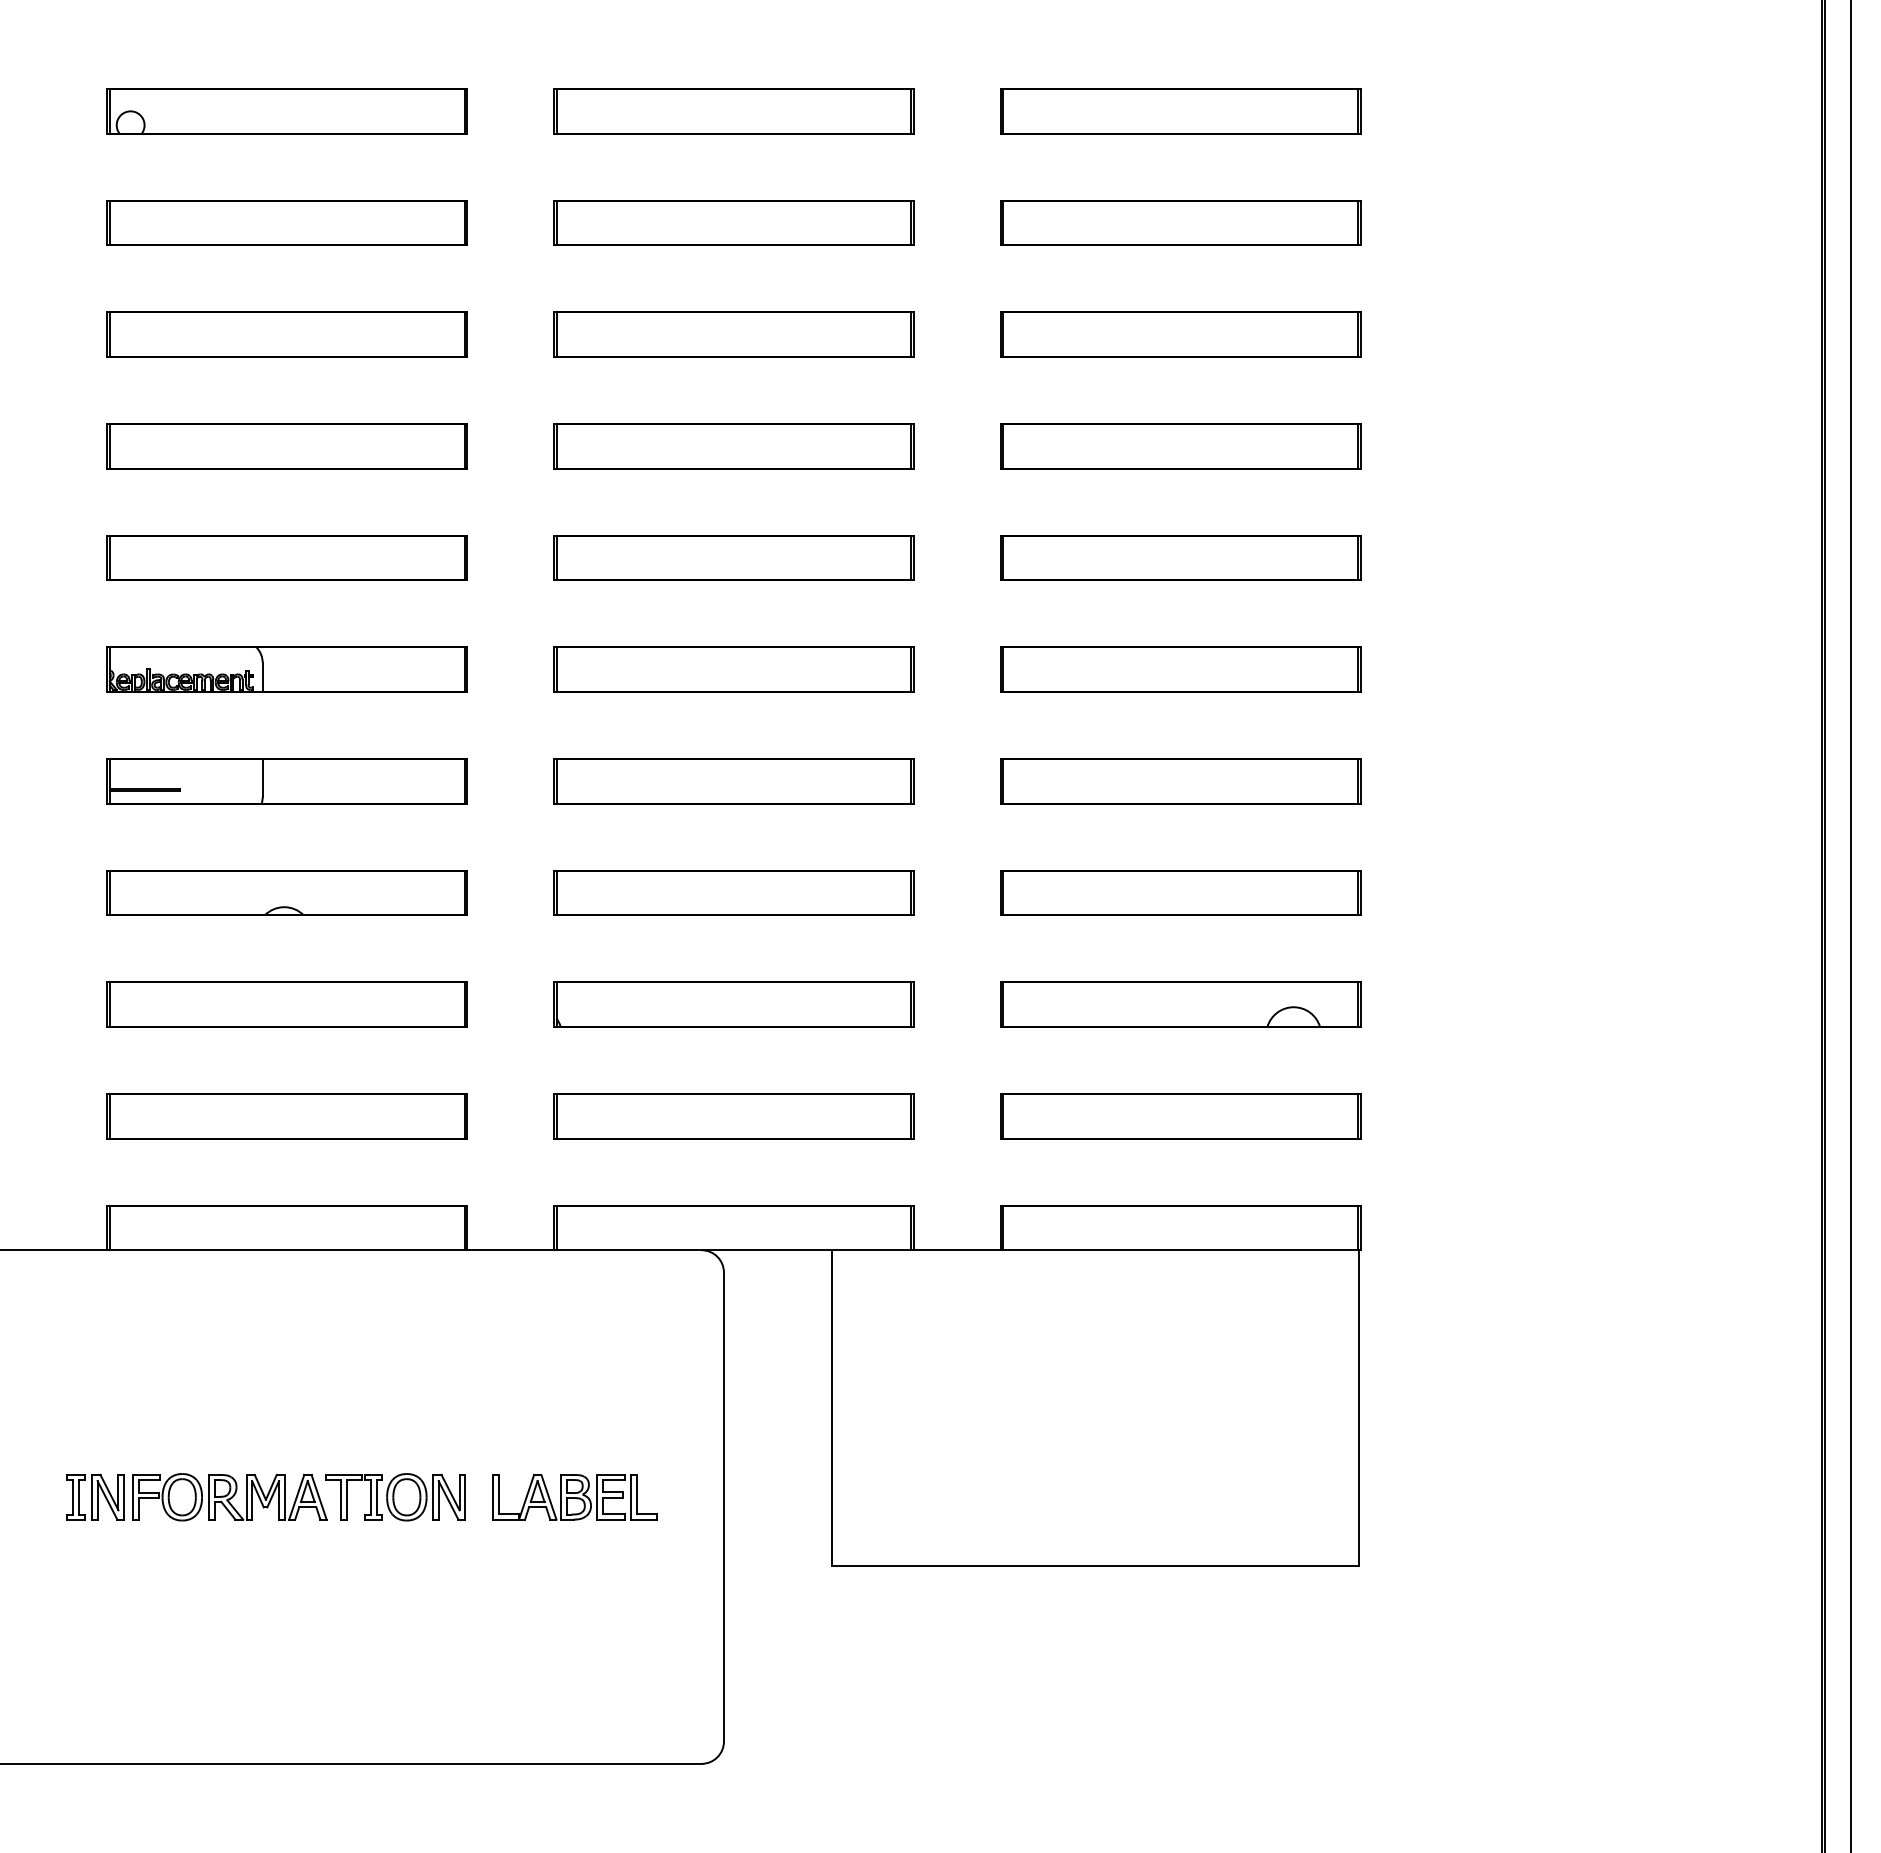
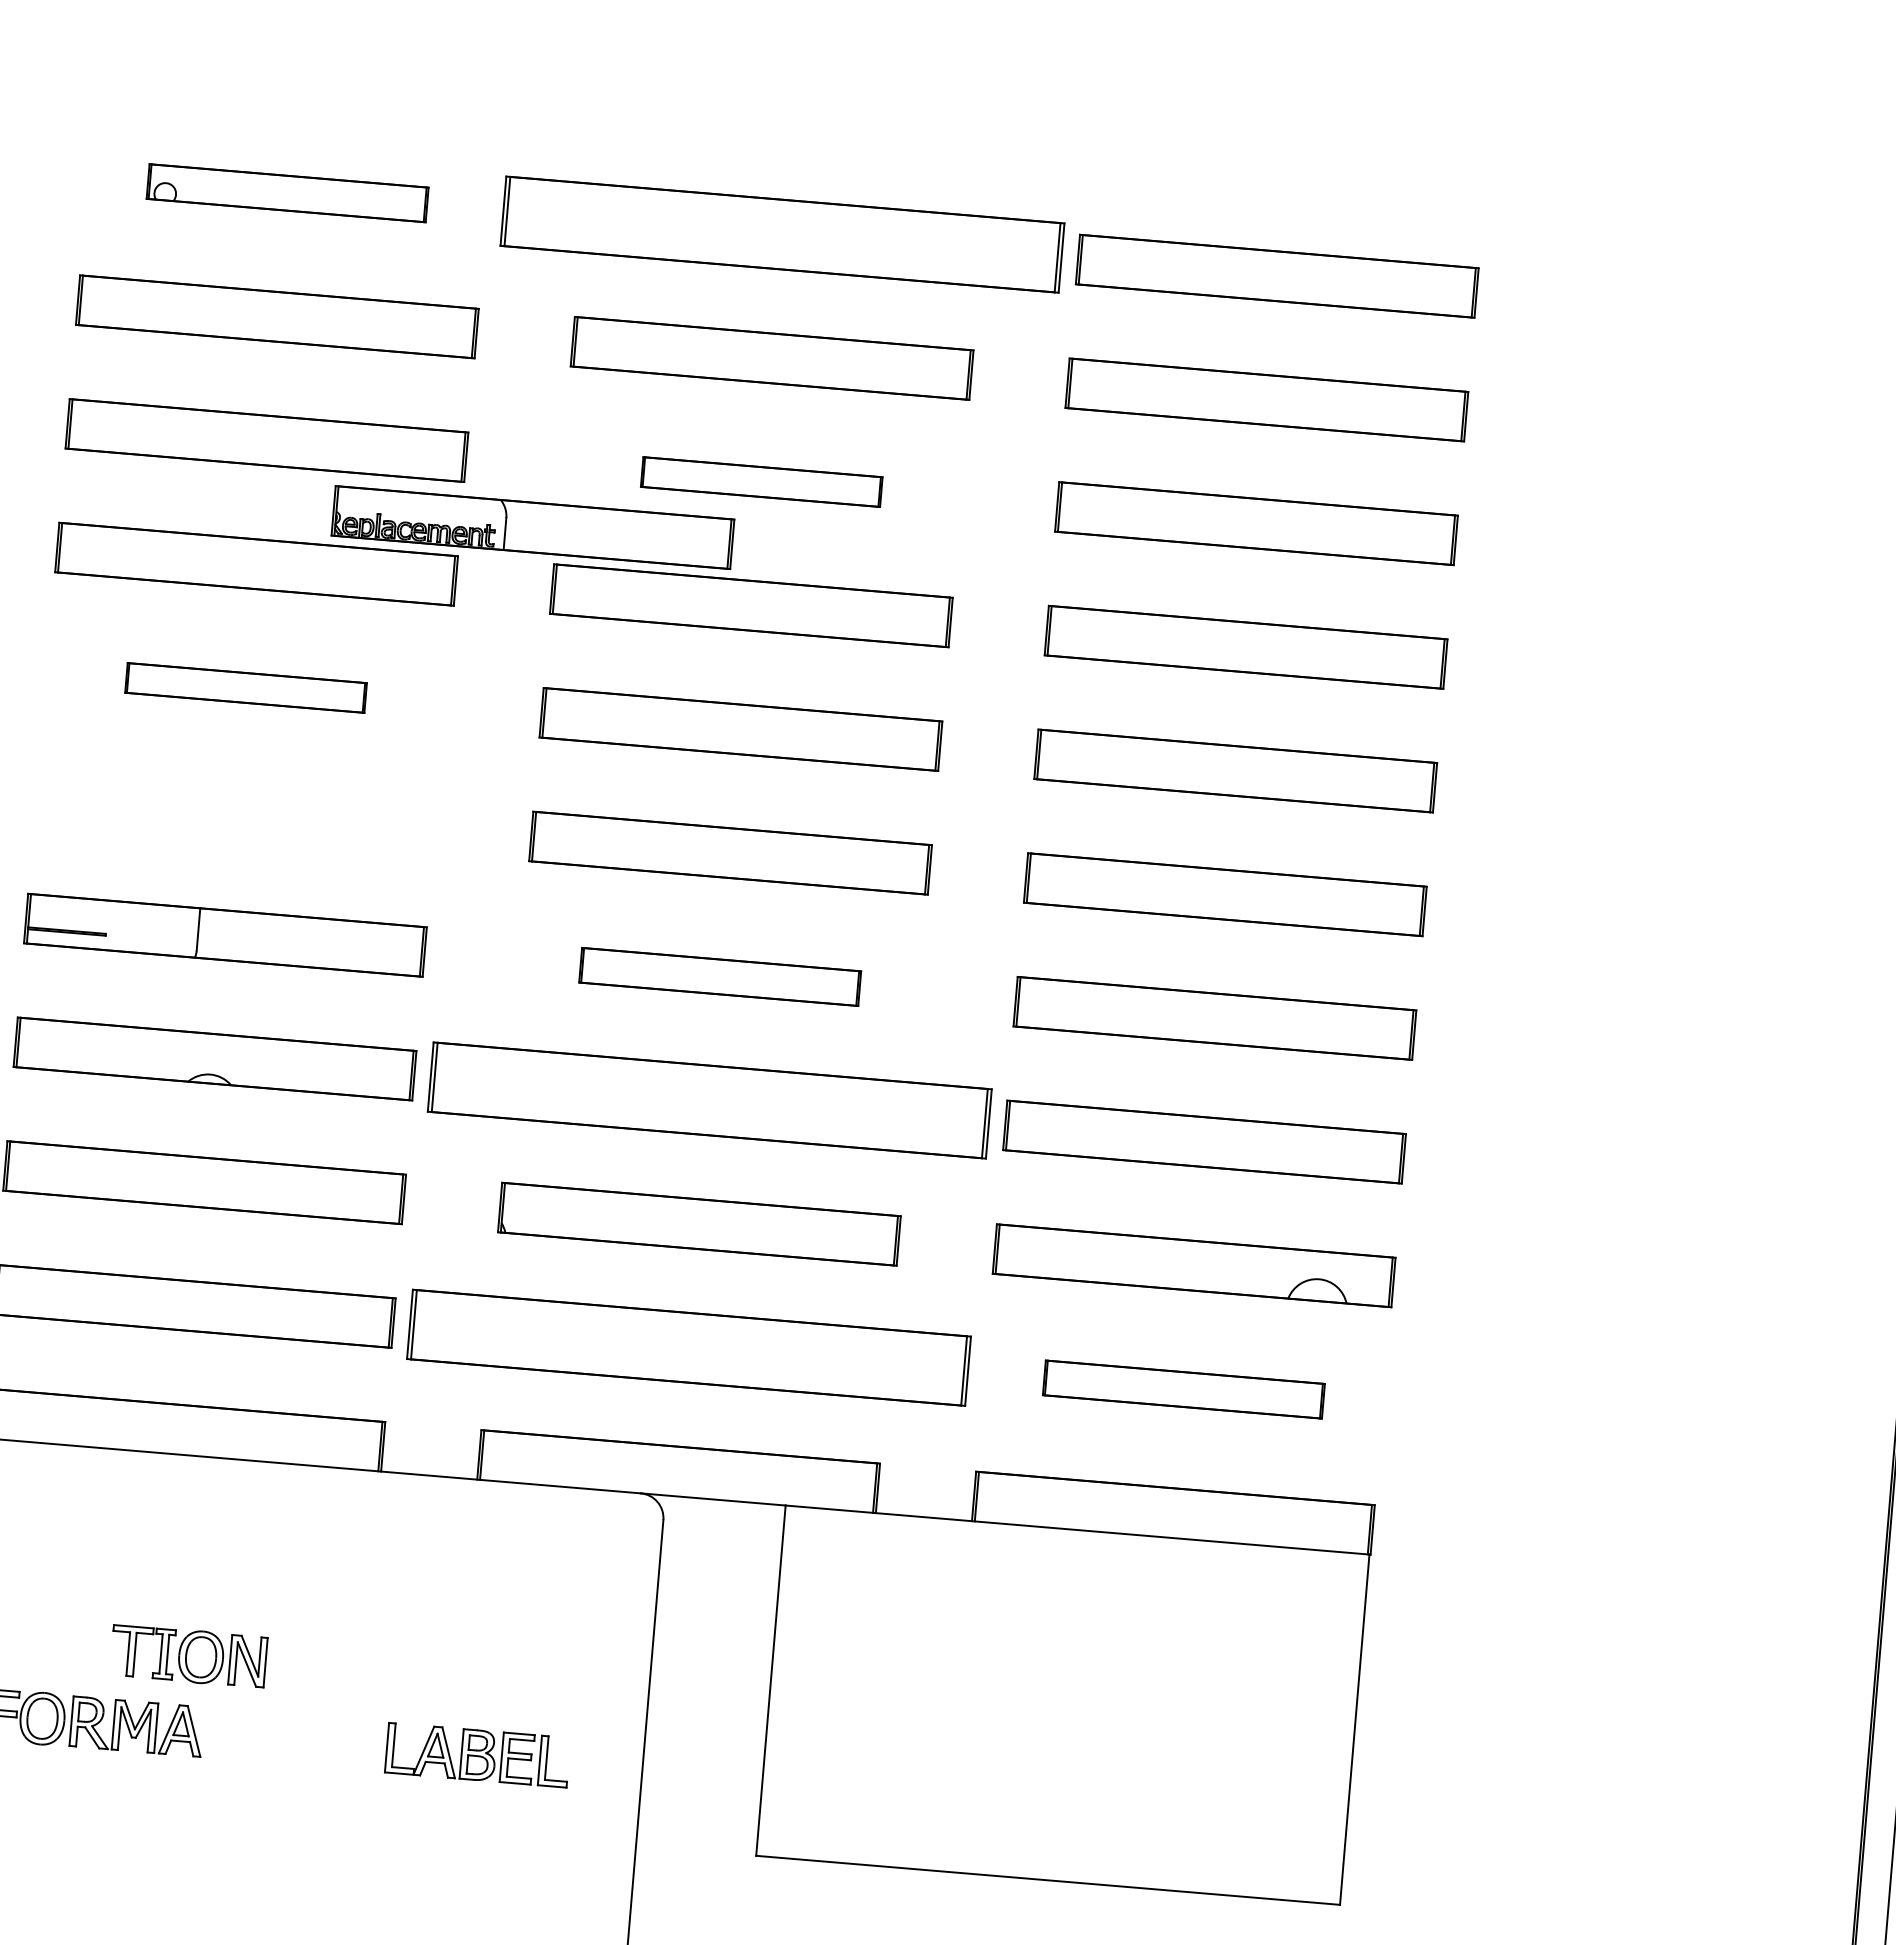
part: (286, 111) -> (286, 193), size x0.7
part: (733, 111) -> (781, 234), size x1.4
part: (733, 334) -> (761, 481), size x0.6
part: (286, 557) -> (245, 687), size x0.6
part: (286, 669) -> (532, 527), moved
part: (733, 781) -> (719, 977), size x0.7
part: (733, 892) -> (709, 1100), size x1.4
part: (733, 1116) -> (688, 1348), size x1.4
part: (1180, 1116) -> (1183, 1389), size x0.7
part: (395, 1497) -> (188, 1656), moved

